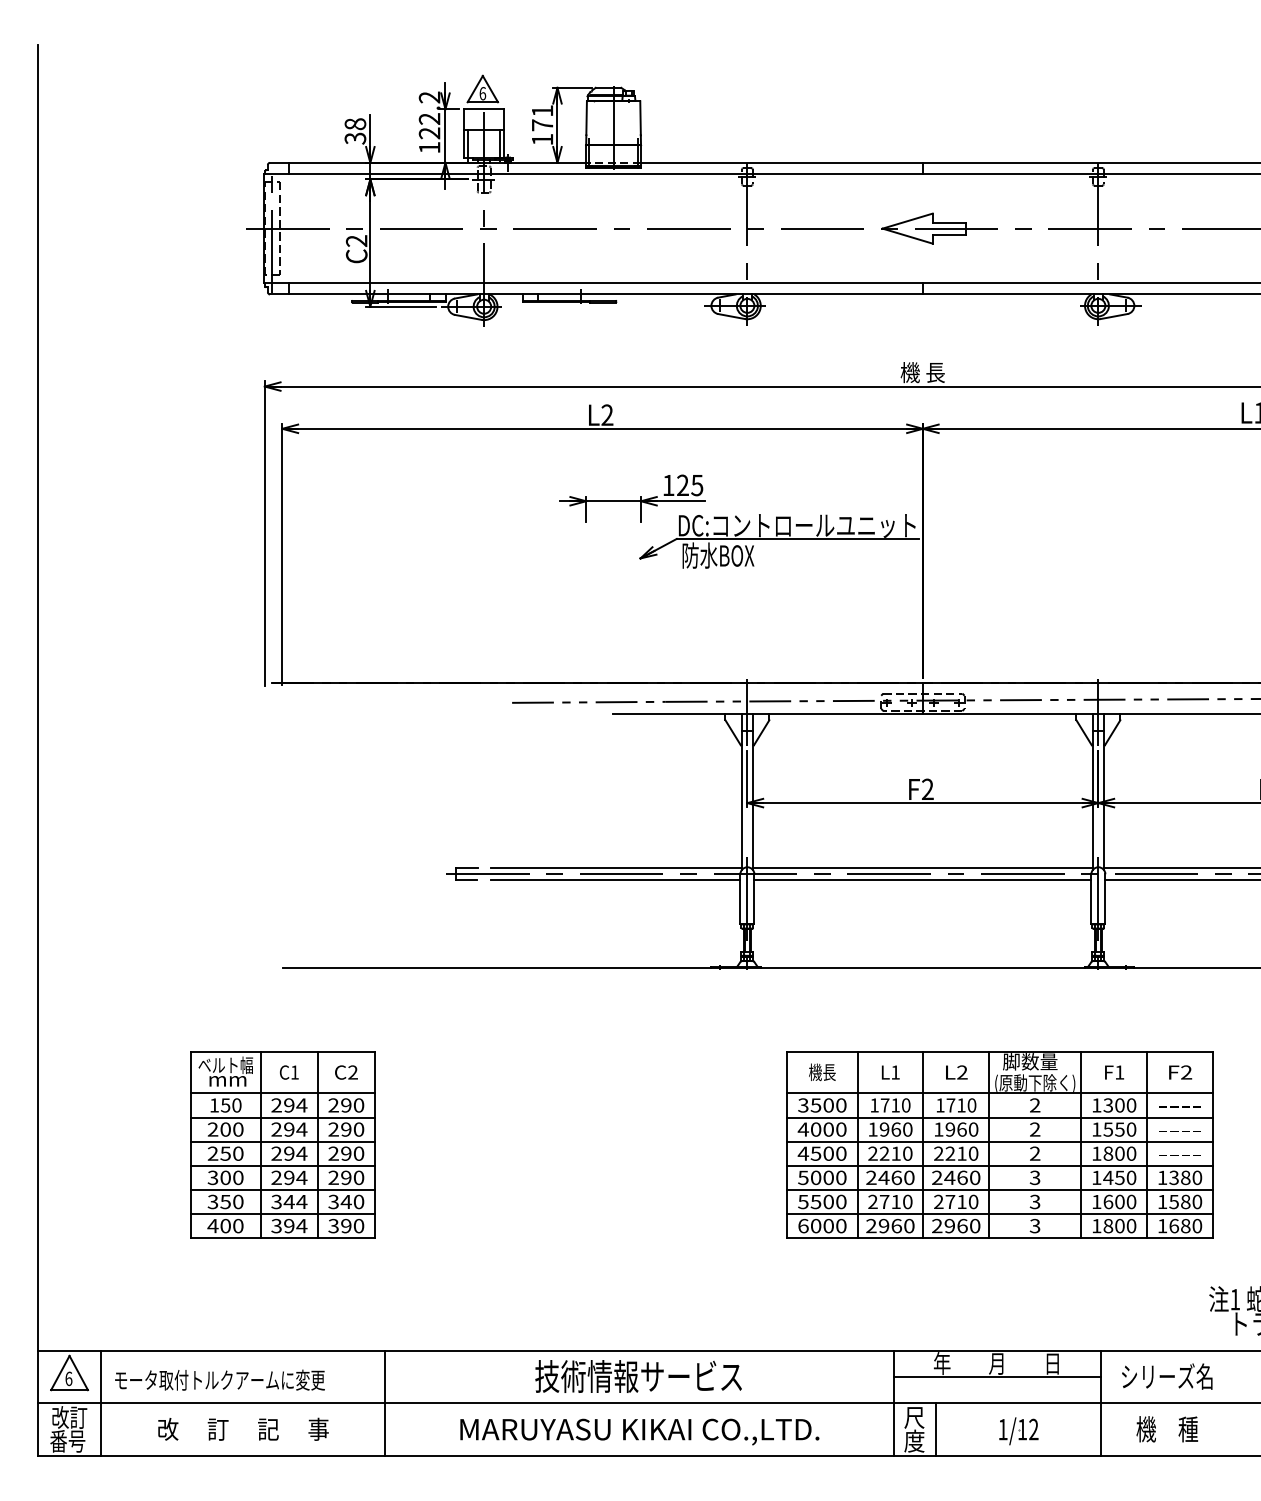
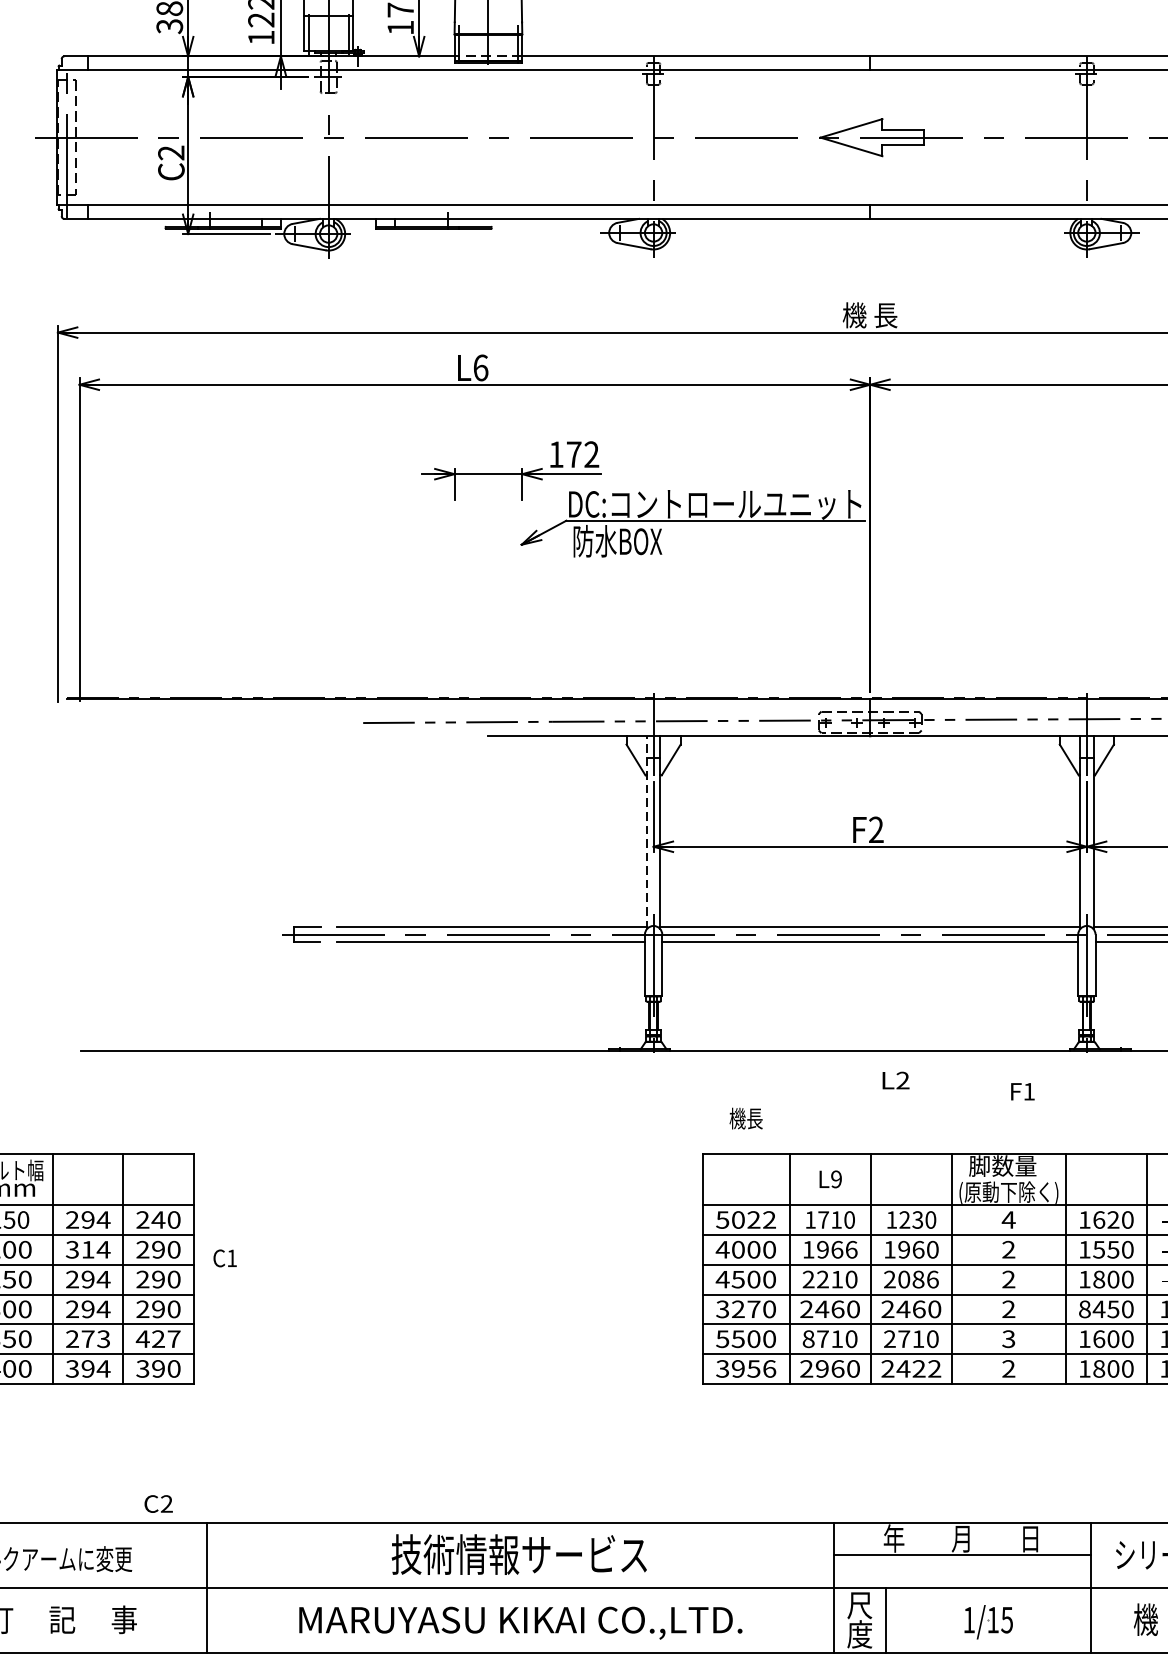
text: (607, 414) -> (480, 367), L2 -> L6
text: (690, 485) -> (583, 454), 125 -> 172
line: (741, 791) -> (646, 832), solid -> dashed
text: (289, 1072) -> (225, 1258), moved
text: (346, 1072) -> (158, 1503), moved
text: (822, 1072) -> (746, 1118), moved
text: (895, 1072) -> (836, 1179), L1 -> L9
text: (956, 1072) -> (895, 1080), moved
text: (1114, 1072) -> (1022, 1091), moved
text: (345, 1105) -> (157, 1220), 290 -> 240
text: (822, 1105) -> (746, 1220), 3500 -> 5022
text: (955, 1105) -> (910, 1220), 1710 -> 1230
text: (1034, 1105) -> (1008, 1220), 2 -> 4
text: (1113, 1105) -> (1105, 1220), 1300 -> 1620
text: (282, 1129) -> (79, 1249), 294 -> 314
text: (907, 1129) -> (851, 1249), 1960 -> 1966
text: (961, 1153) -> (917, 1279), 2210 -> 2086
text: (815, 1177) -> (737, 1308), 5000 -> 3270
text: (1096, 1177) -> (1084, 1308), 1450 -> 8450
text: (1034, 1178) -> (1008, 1310), 3 -> 2
text: (289, 1201) -> (88, 1338), 344 -> 273
text: (346, 1201) -> (158, 1338), 340 -> 427
text: (872, 1201) -> (808, 1338), 2710 -> 8710
text: (822, 1225) -> (746, 1368), 6000 -> 3956
text: (962, 1225) -> (919, 1368), 2960 -> 2422
text: (1034, 1226) -> (1008, 1369), 3 -> 2
text: (1033, 1429) -> (1006, 1619), 1/12 -> 1/15

